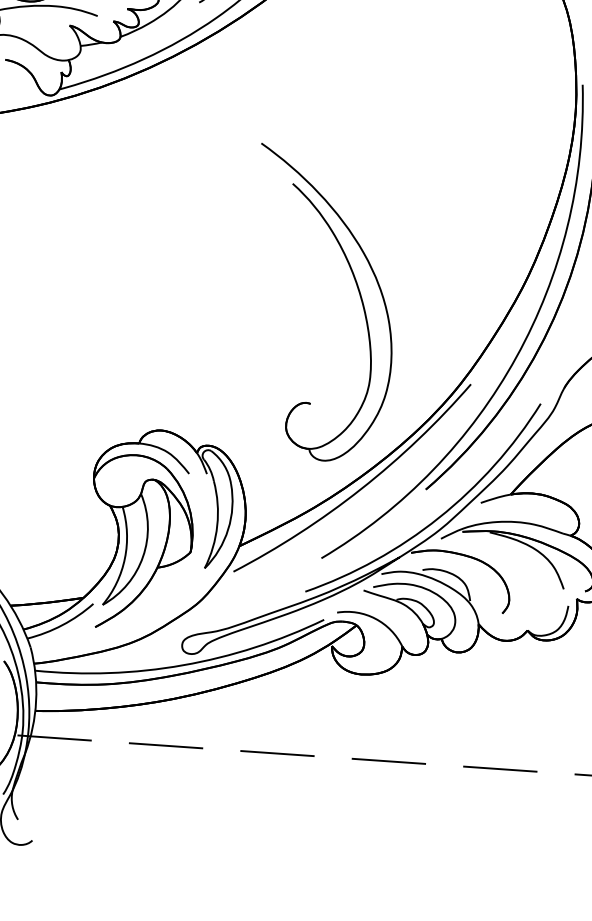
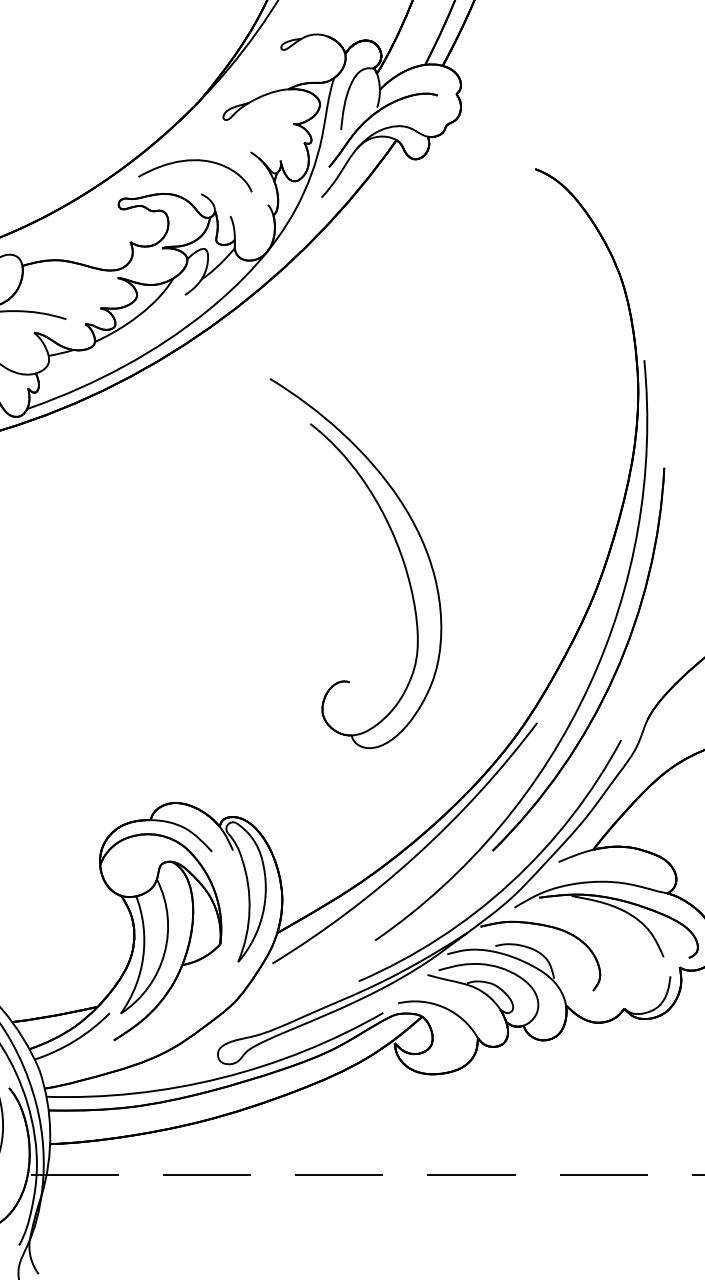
part: (358, 291) -> (396, 545), moved

